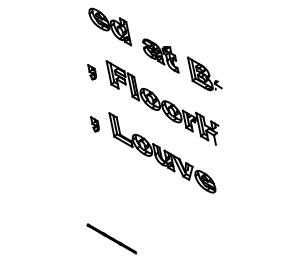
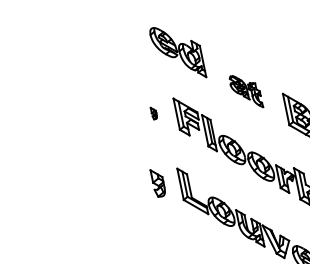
part: (160, 55) -> (245, 90), size x0.7
part: (91, 72) -> (153, 113), size x0.6
part: (94, 124) -> (157, 183), size x1.4

